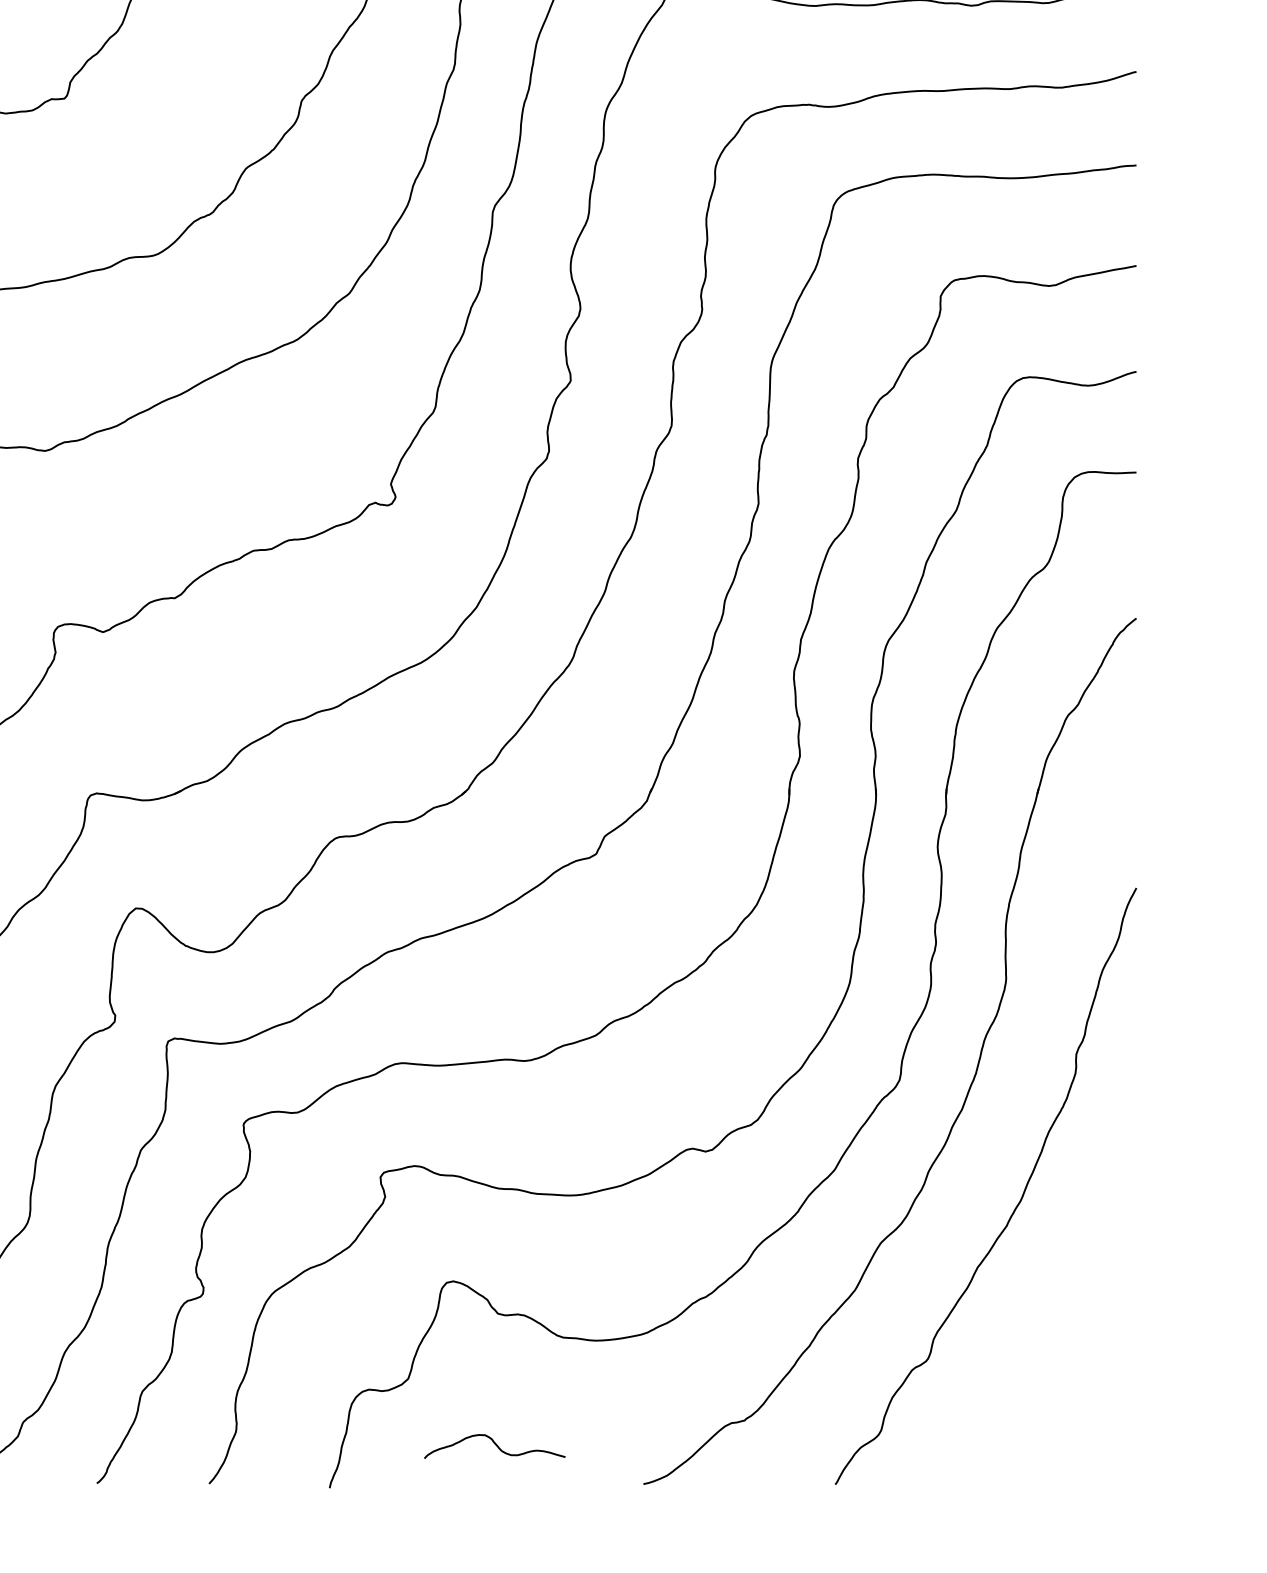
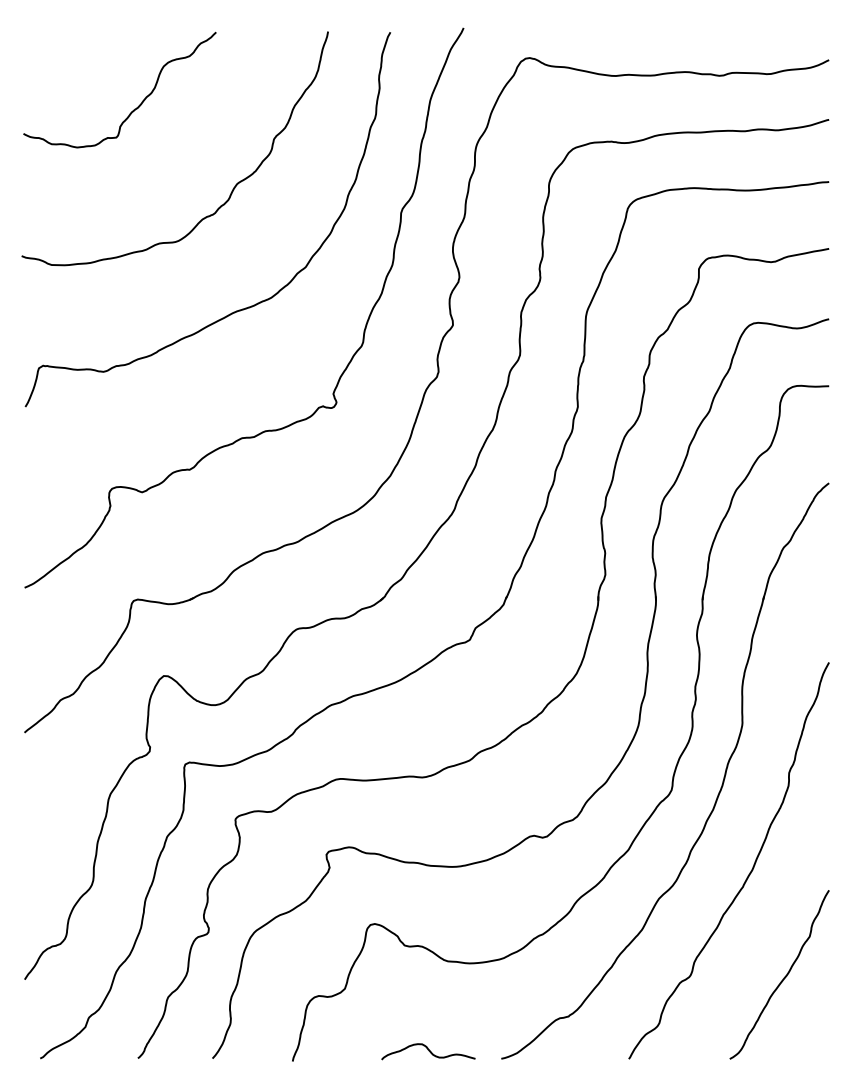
curve: (1067, 1361) -> (783, 977), added
curve: (494, 1446) -> (428, 1051), moved

